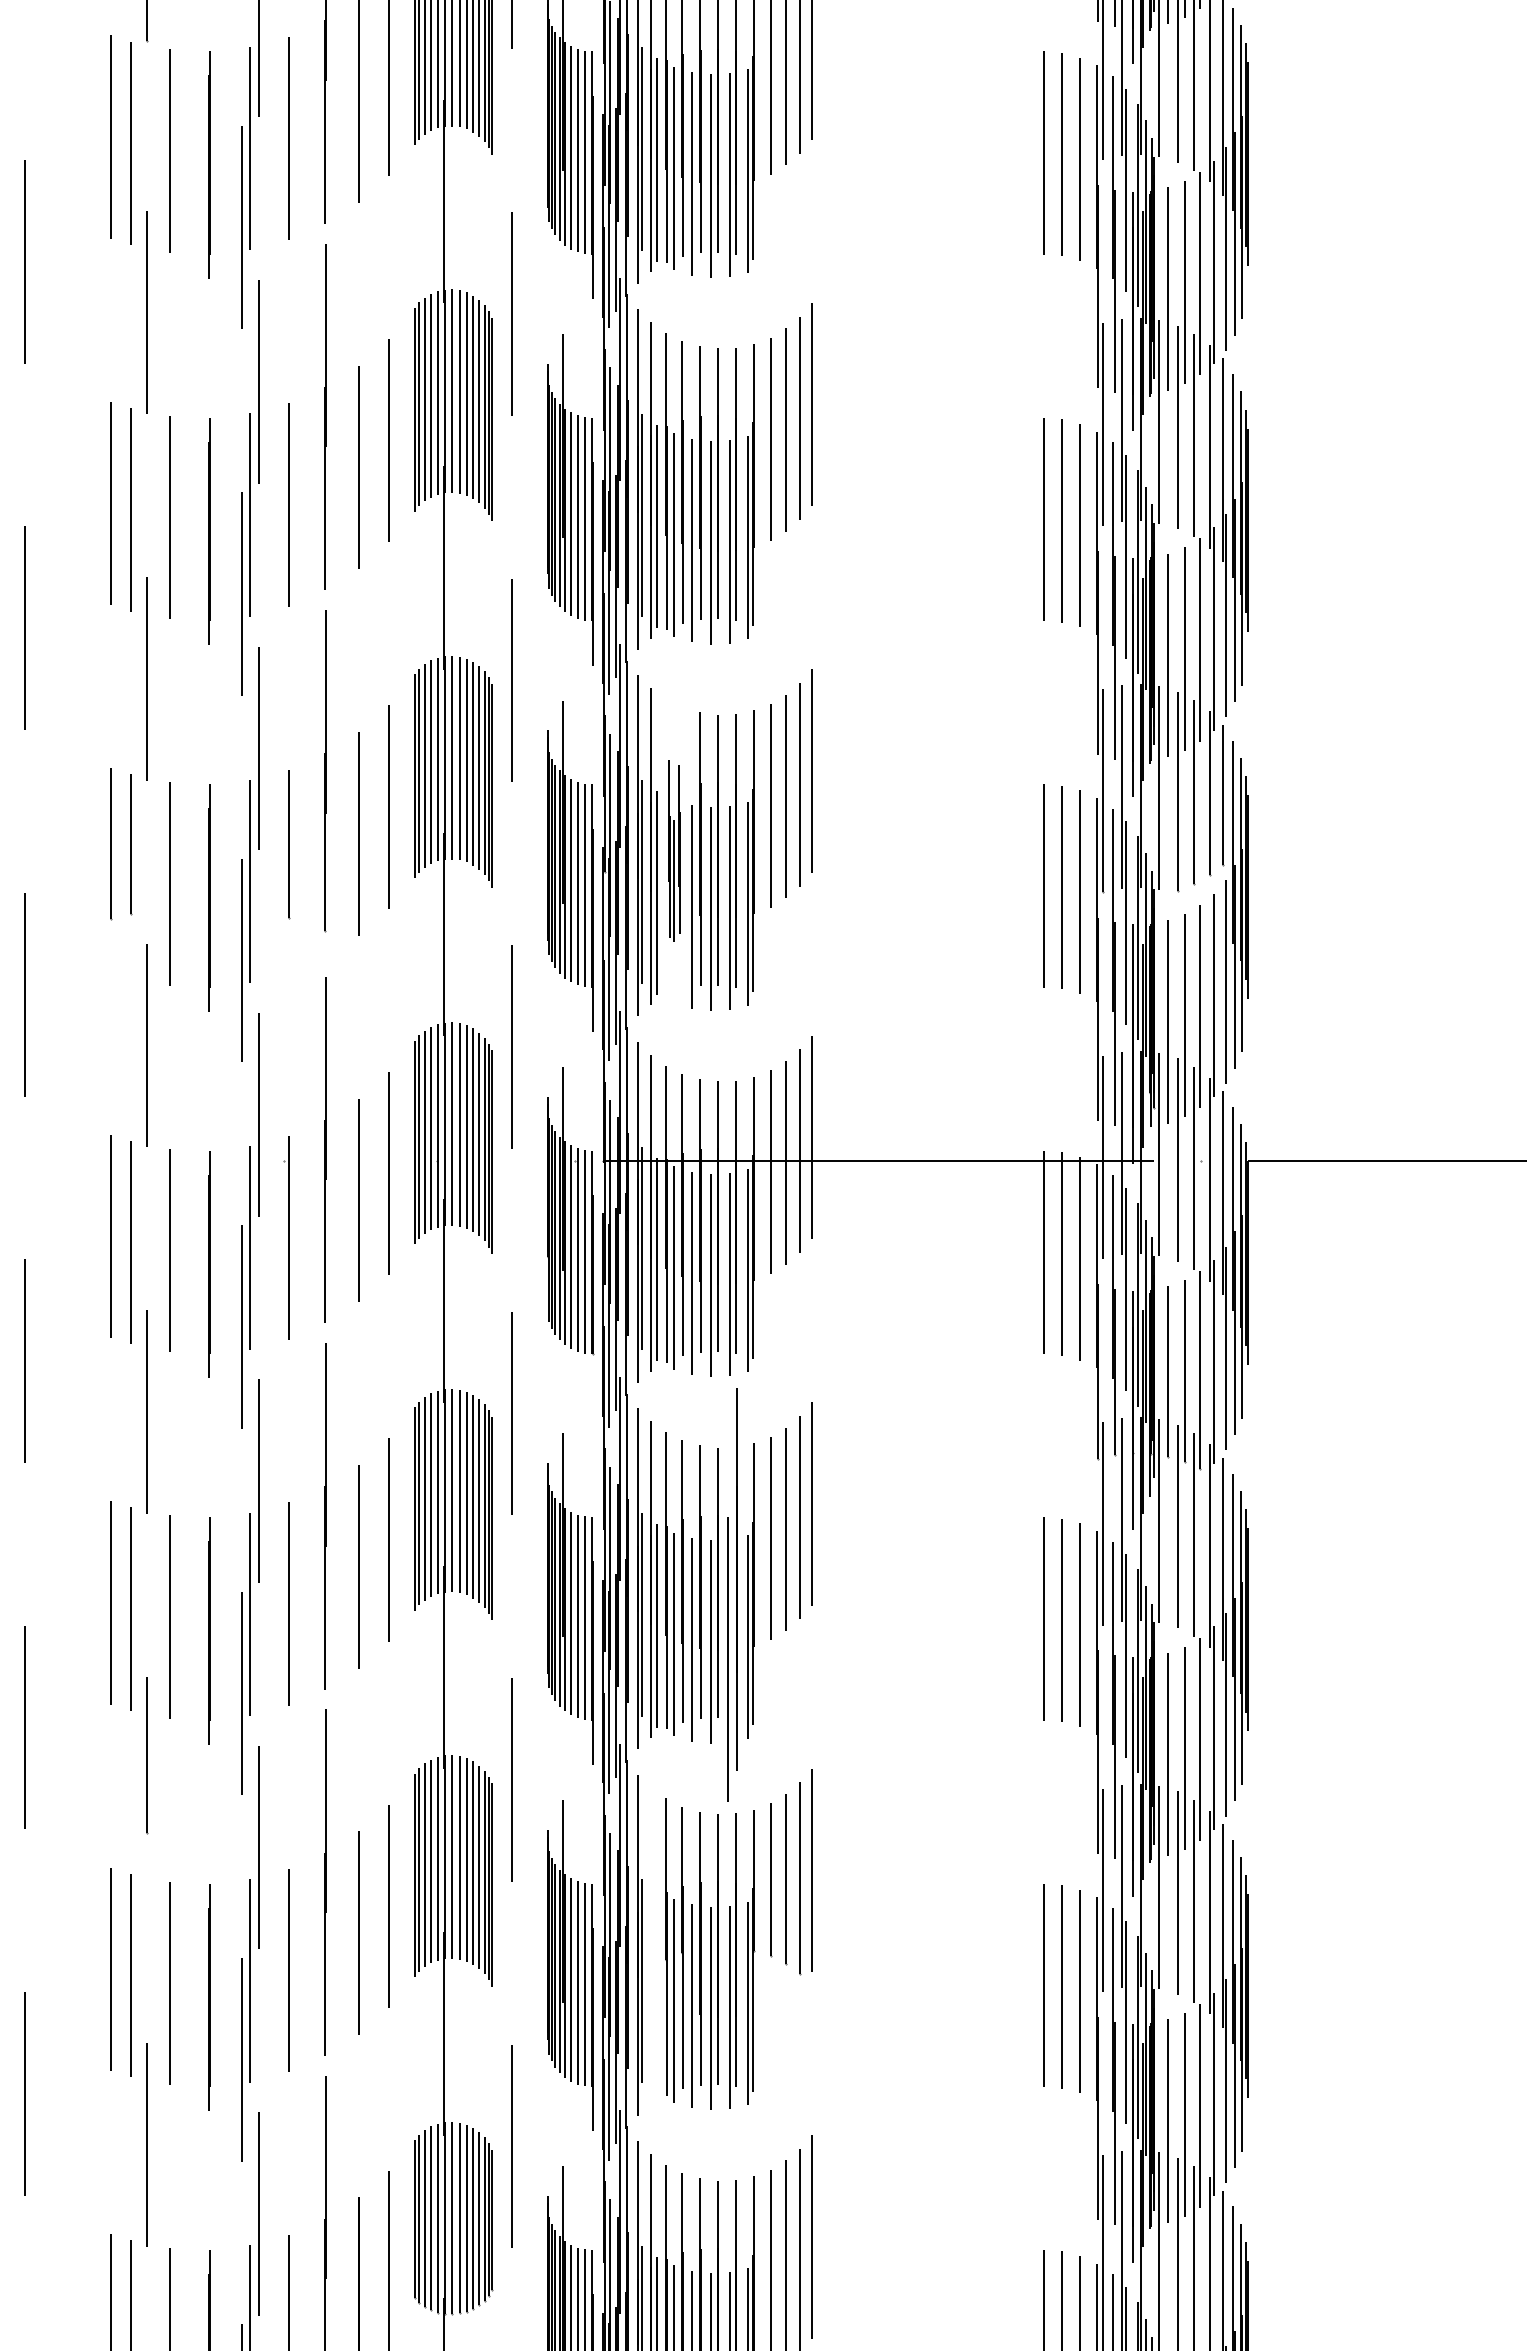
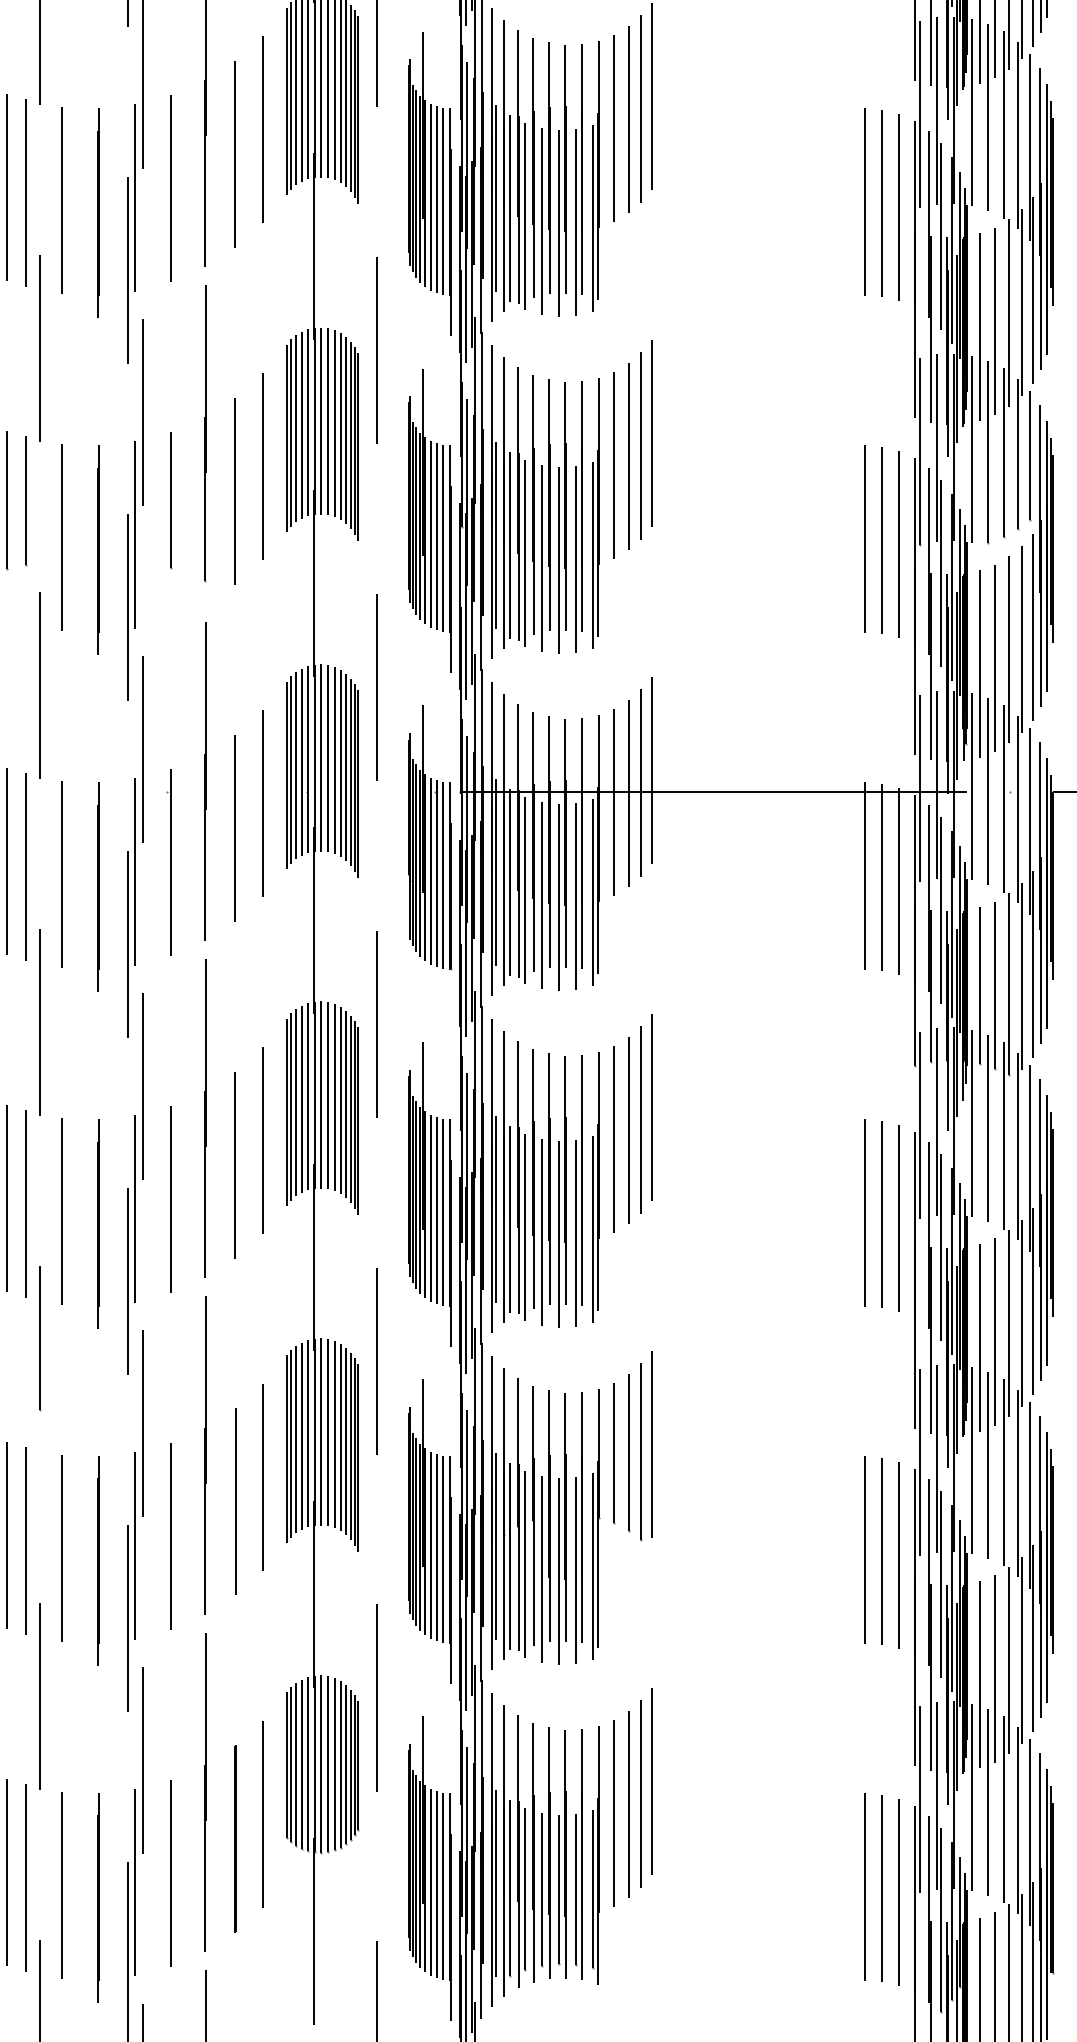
part: (674, 850) -> (525, 506), size x1.67
part: (732, 1594) -> (579, 1190), size x0.71
part: (653, 1946) -> (506, 1514), added

